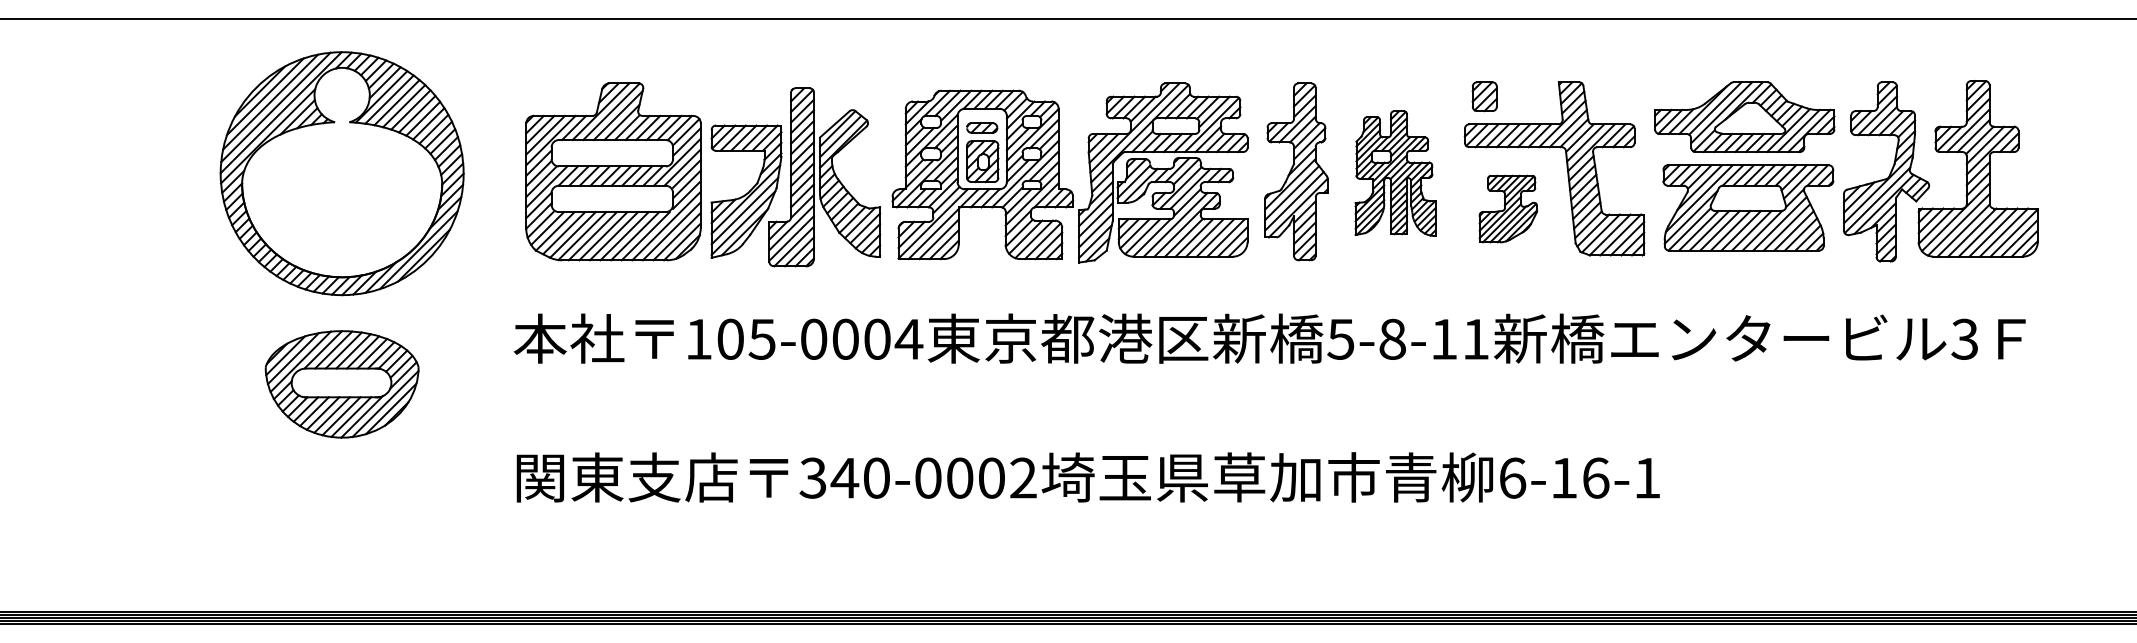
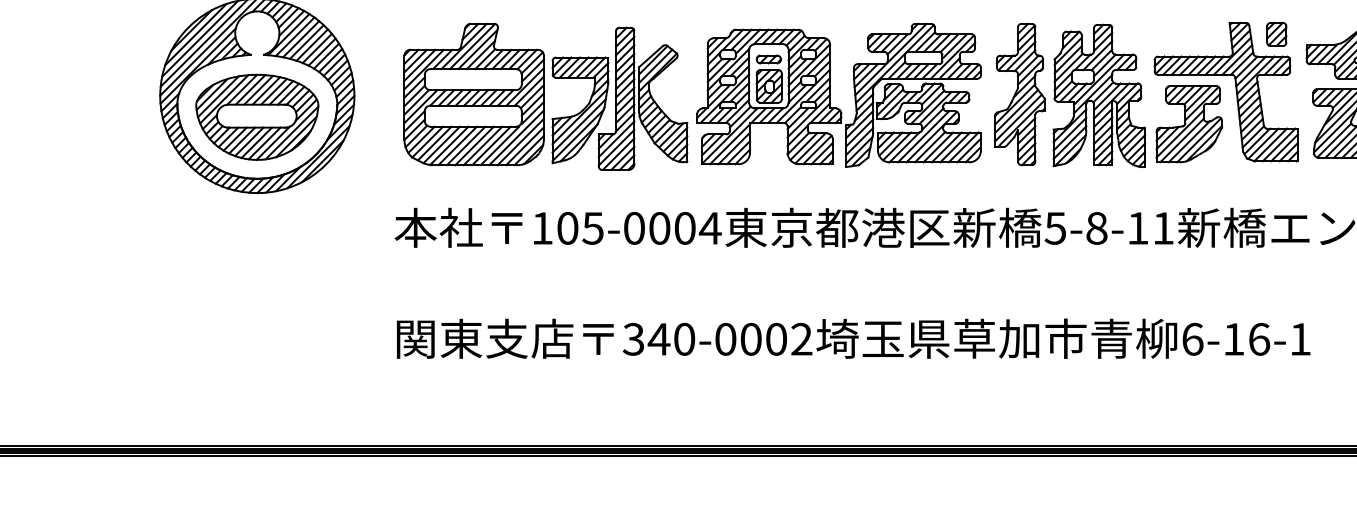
part: (1484, 96) -> (1276, 34), moved
part: (1395, 173) -> (1099, 95), size x1.43
part: (1508, 208) -> (1189, 123), size x1.43
part: (341, 384) -> (256, 117), moved

